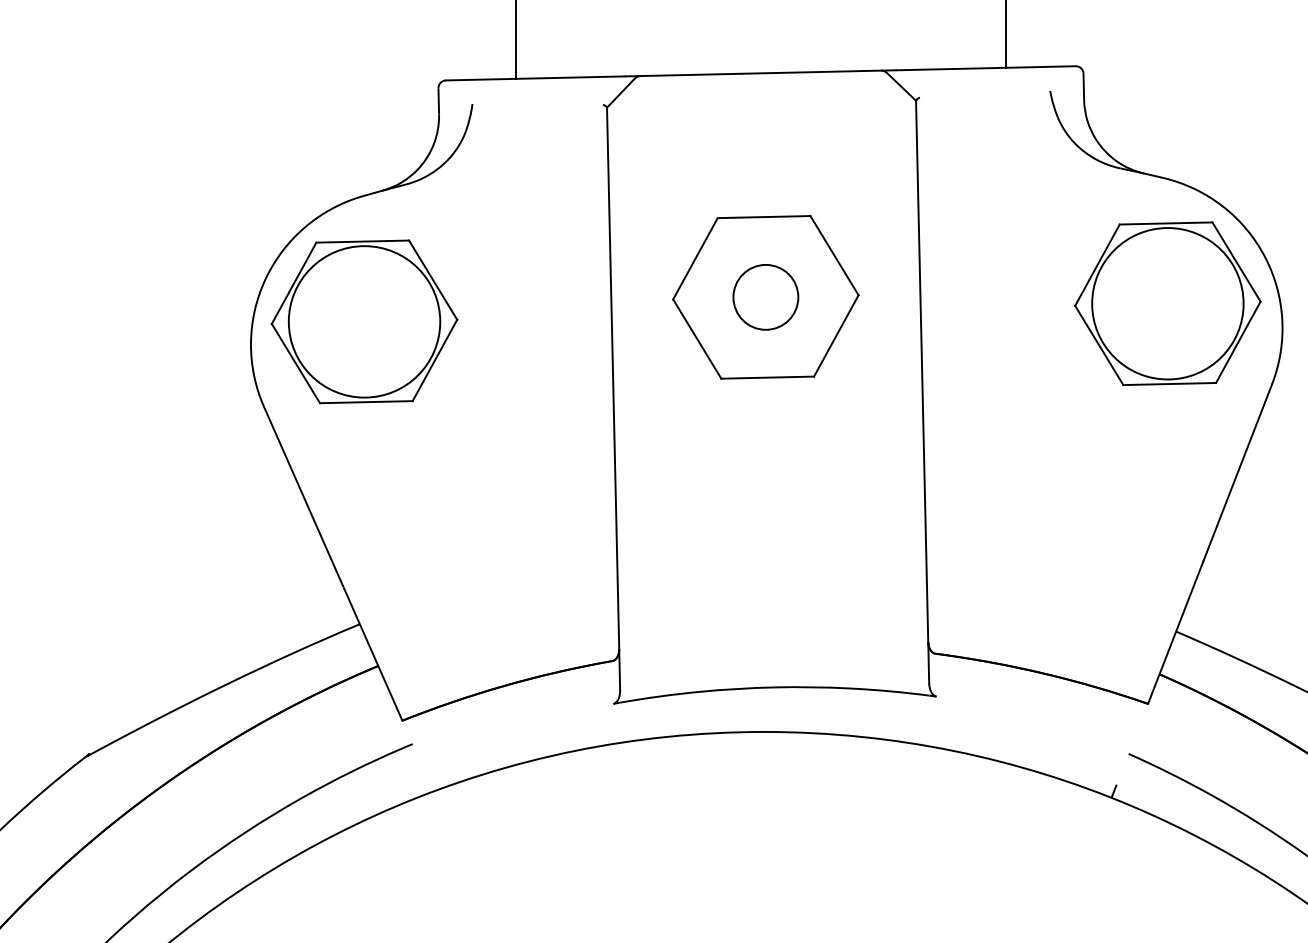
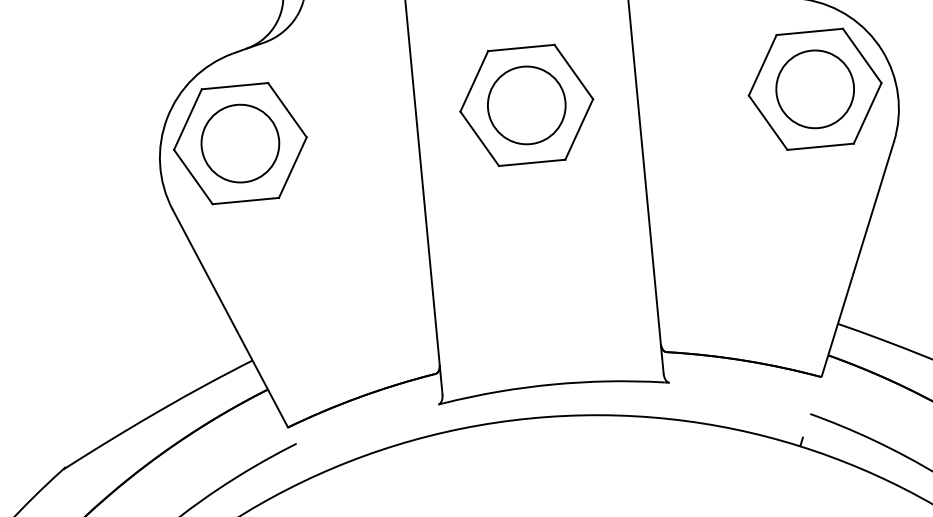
circle: (765, 297) -> (526, 105), size x1.67
circle: (1167, 303) -> (814, 89), size x0.71
circle: (364, 321) -> (240, 143), size x0.71

